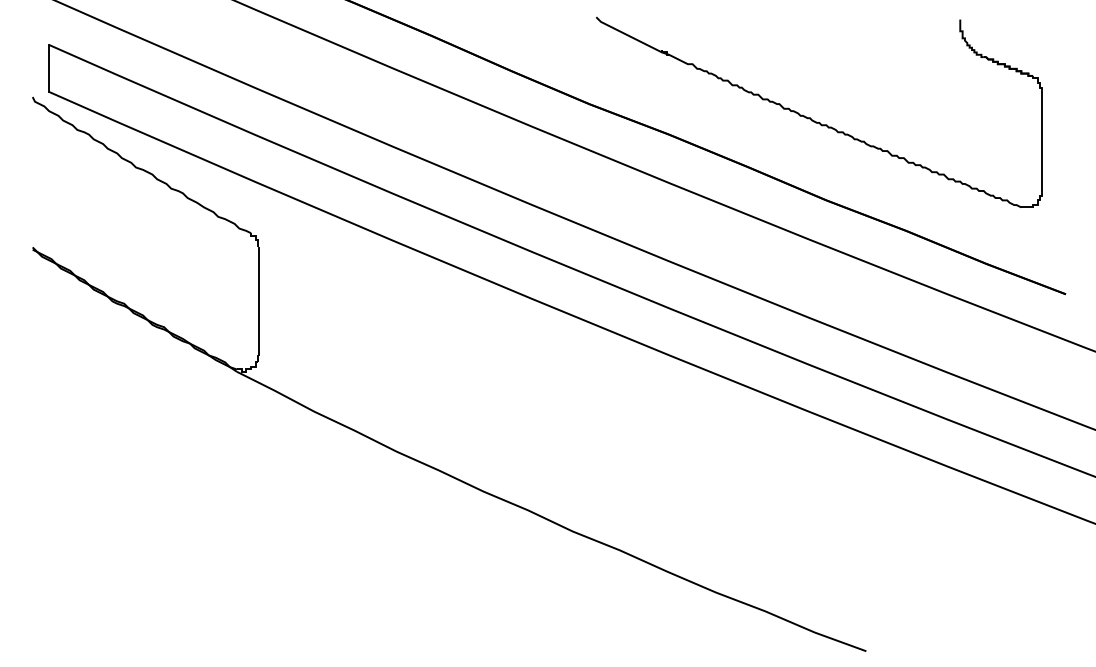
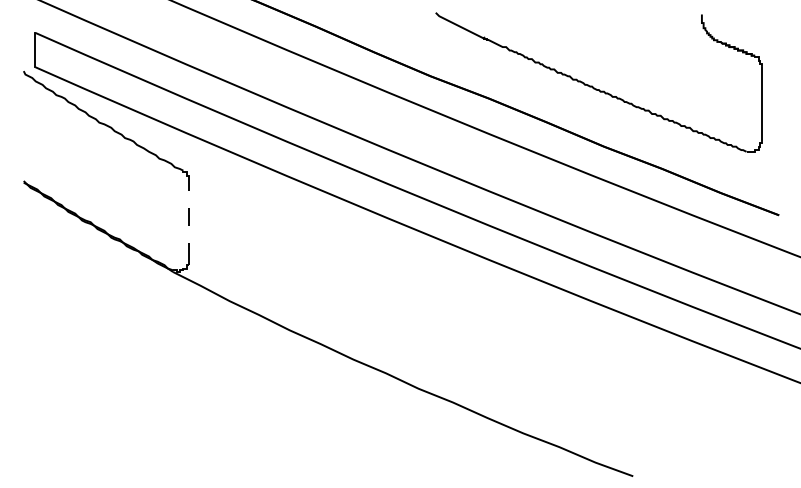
line: (259, 301) -> (189, 220), solid -> dashed

